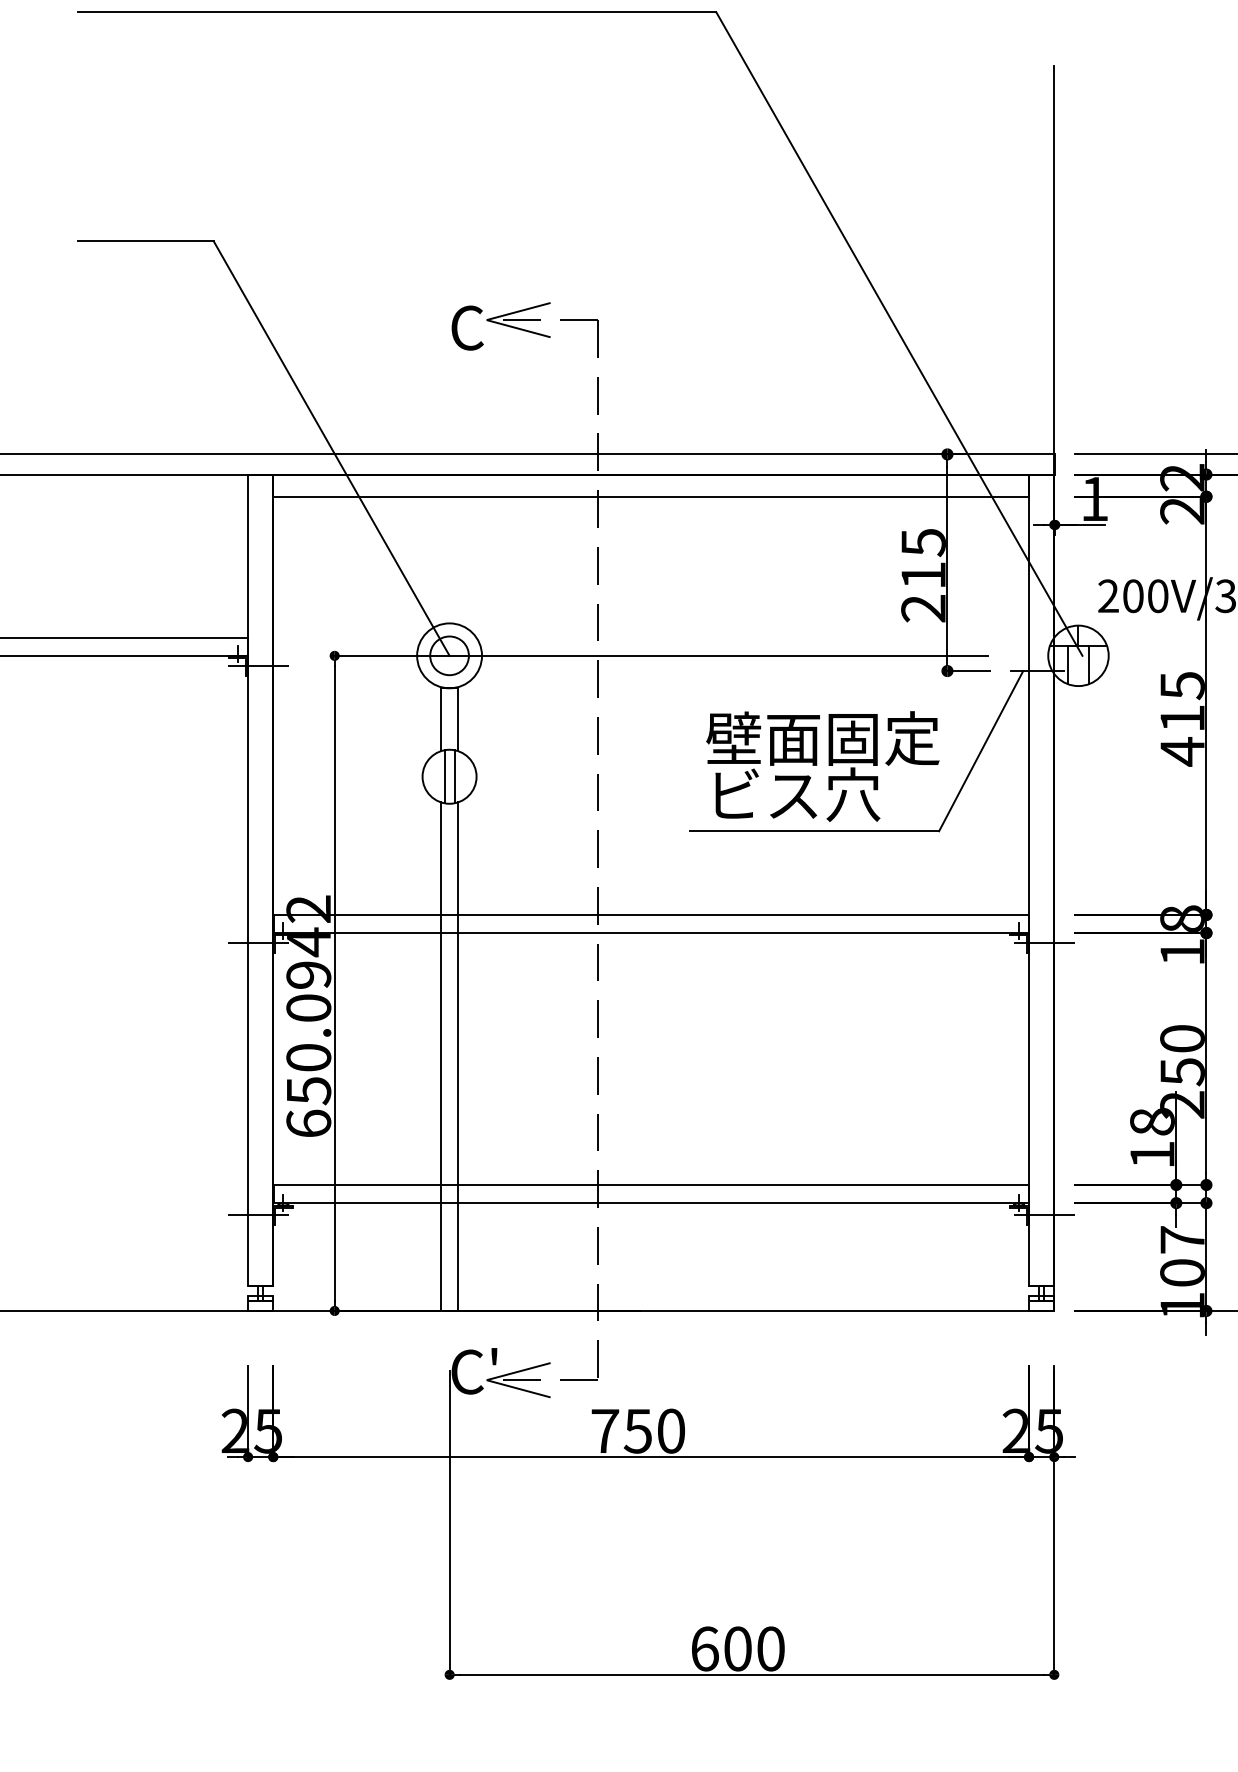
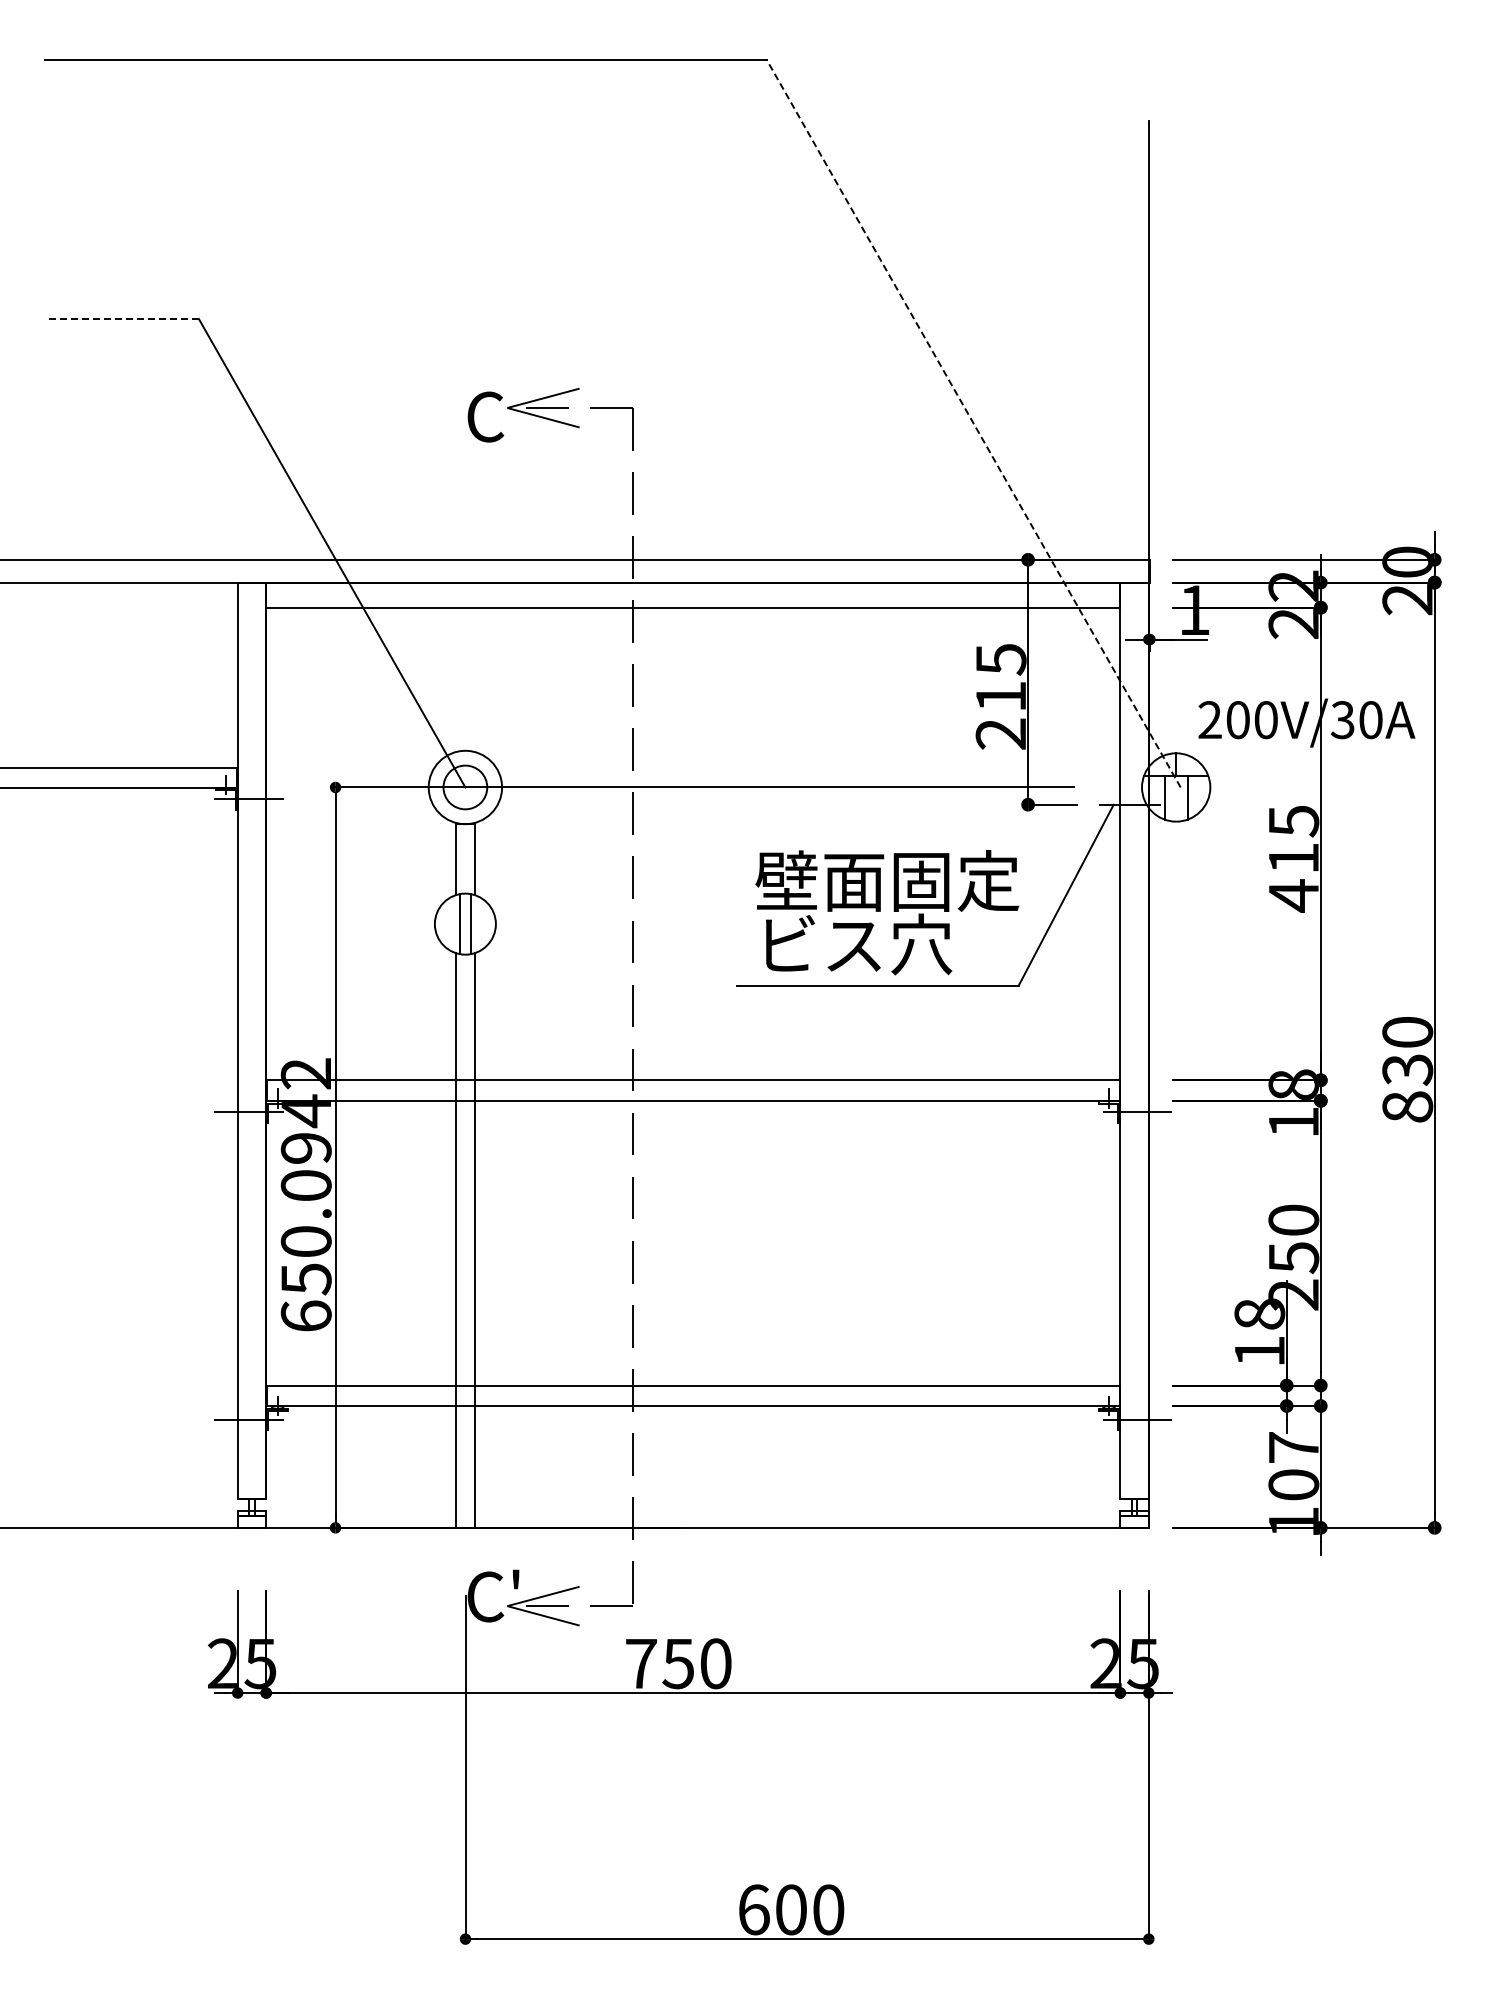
line: (146, 240) -> (122, 318), solid -> dashed
line: (899, 333) -> (973, 423), solid -> dashed

